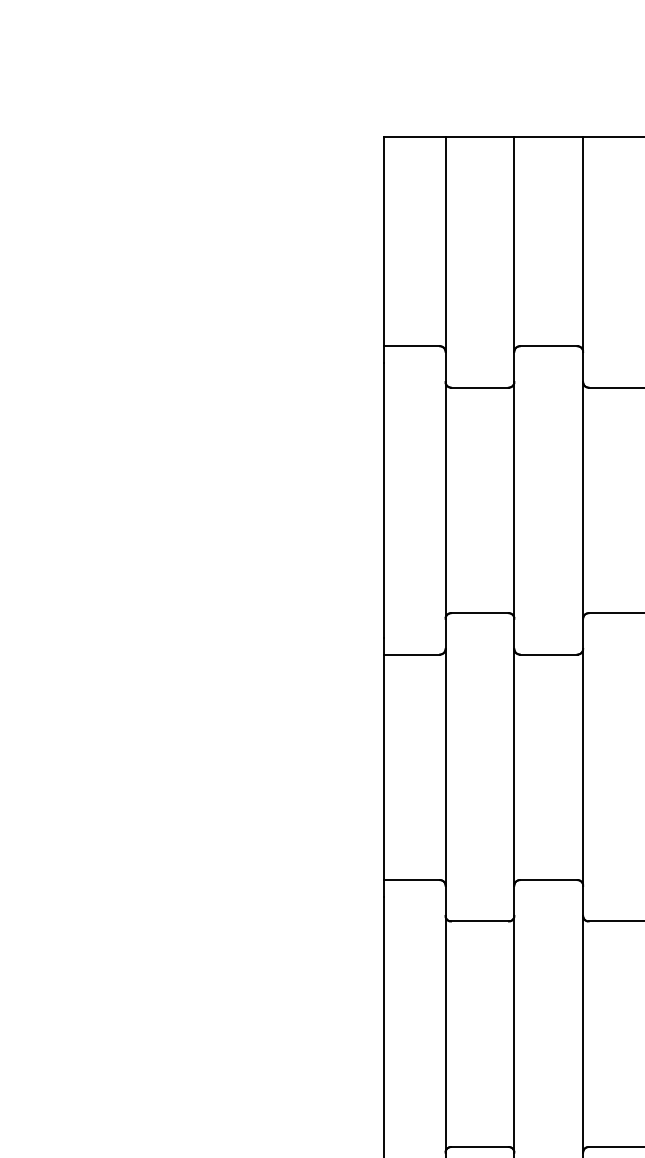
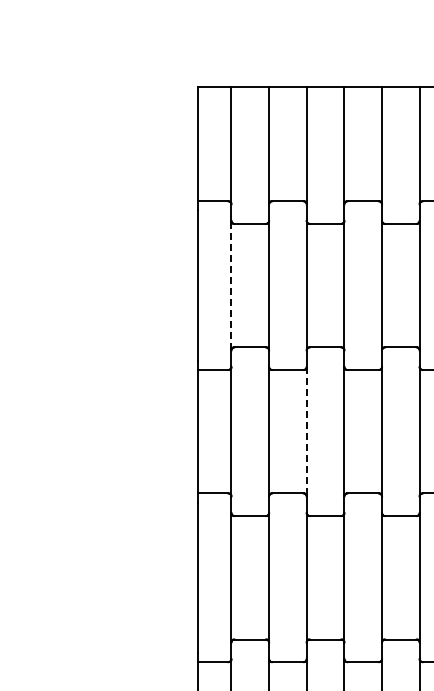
line: (445, 500) -> (231, 285), solid -> dashed
line: (582, 766) -> (306, 431), solid -> dashed

